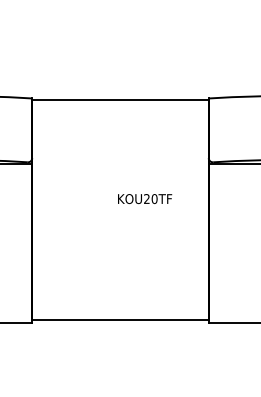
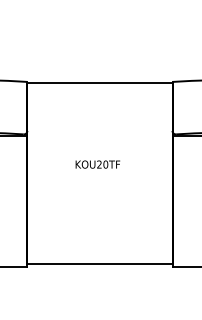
text: (145, 198) -> (98, 164), moved

